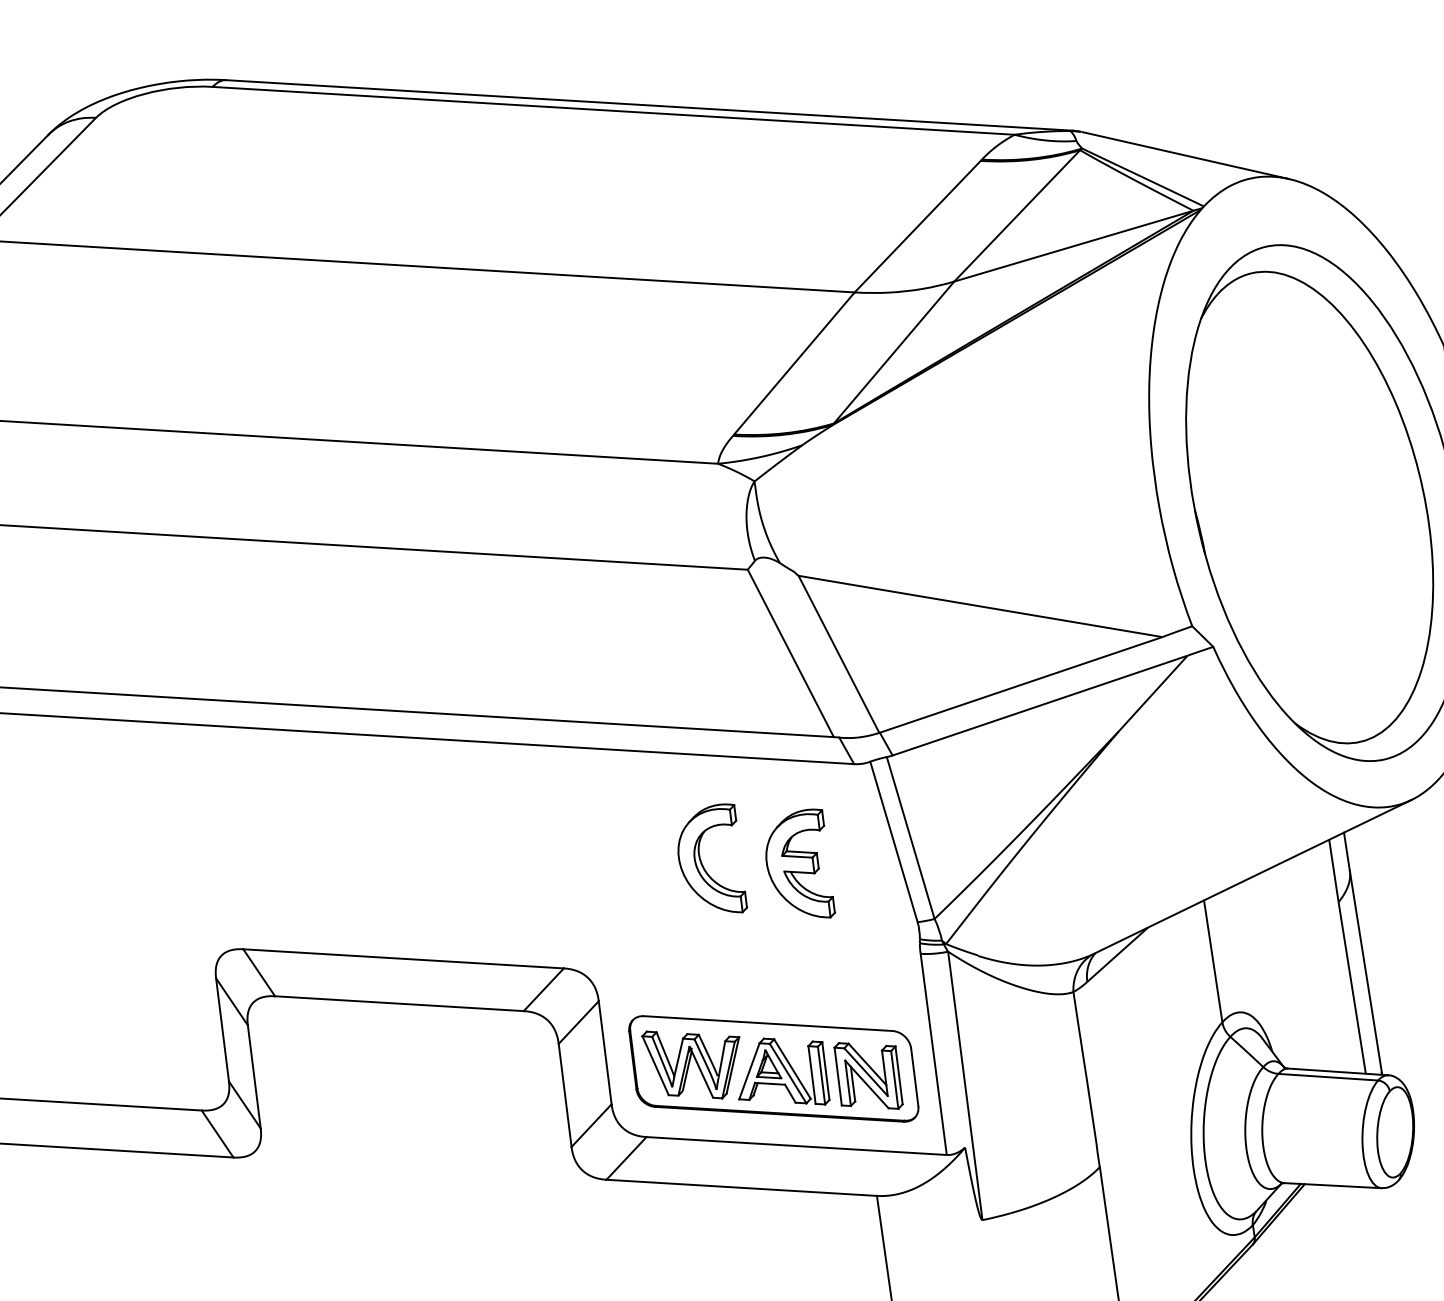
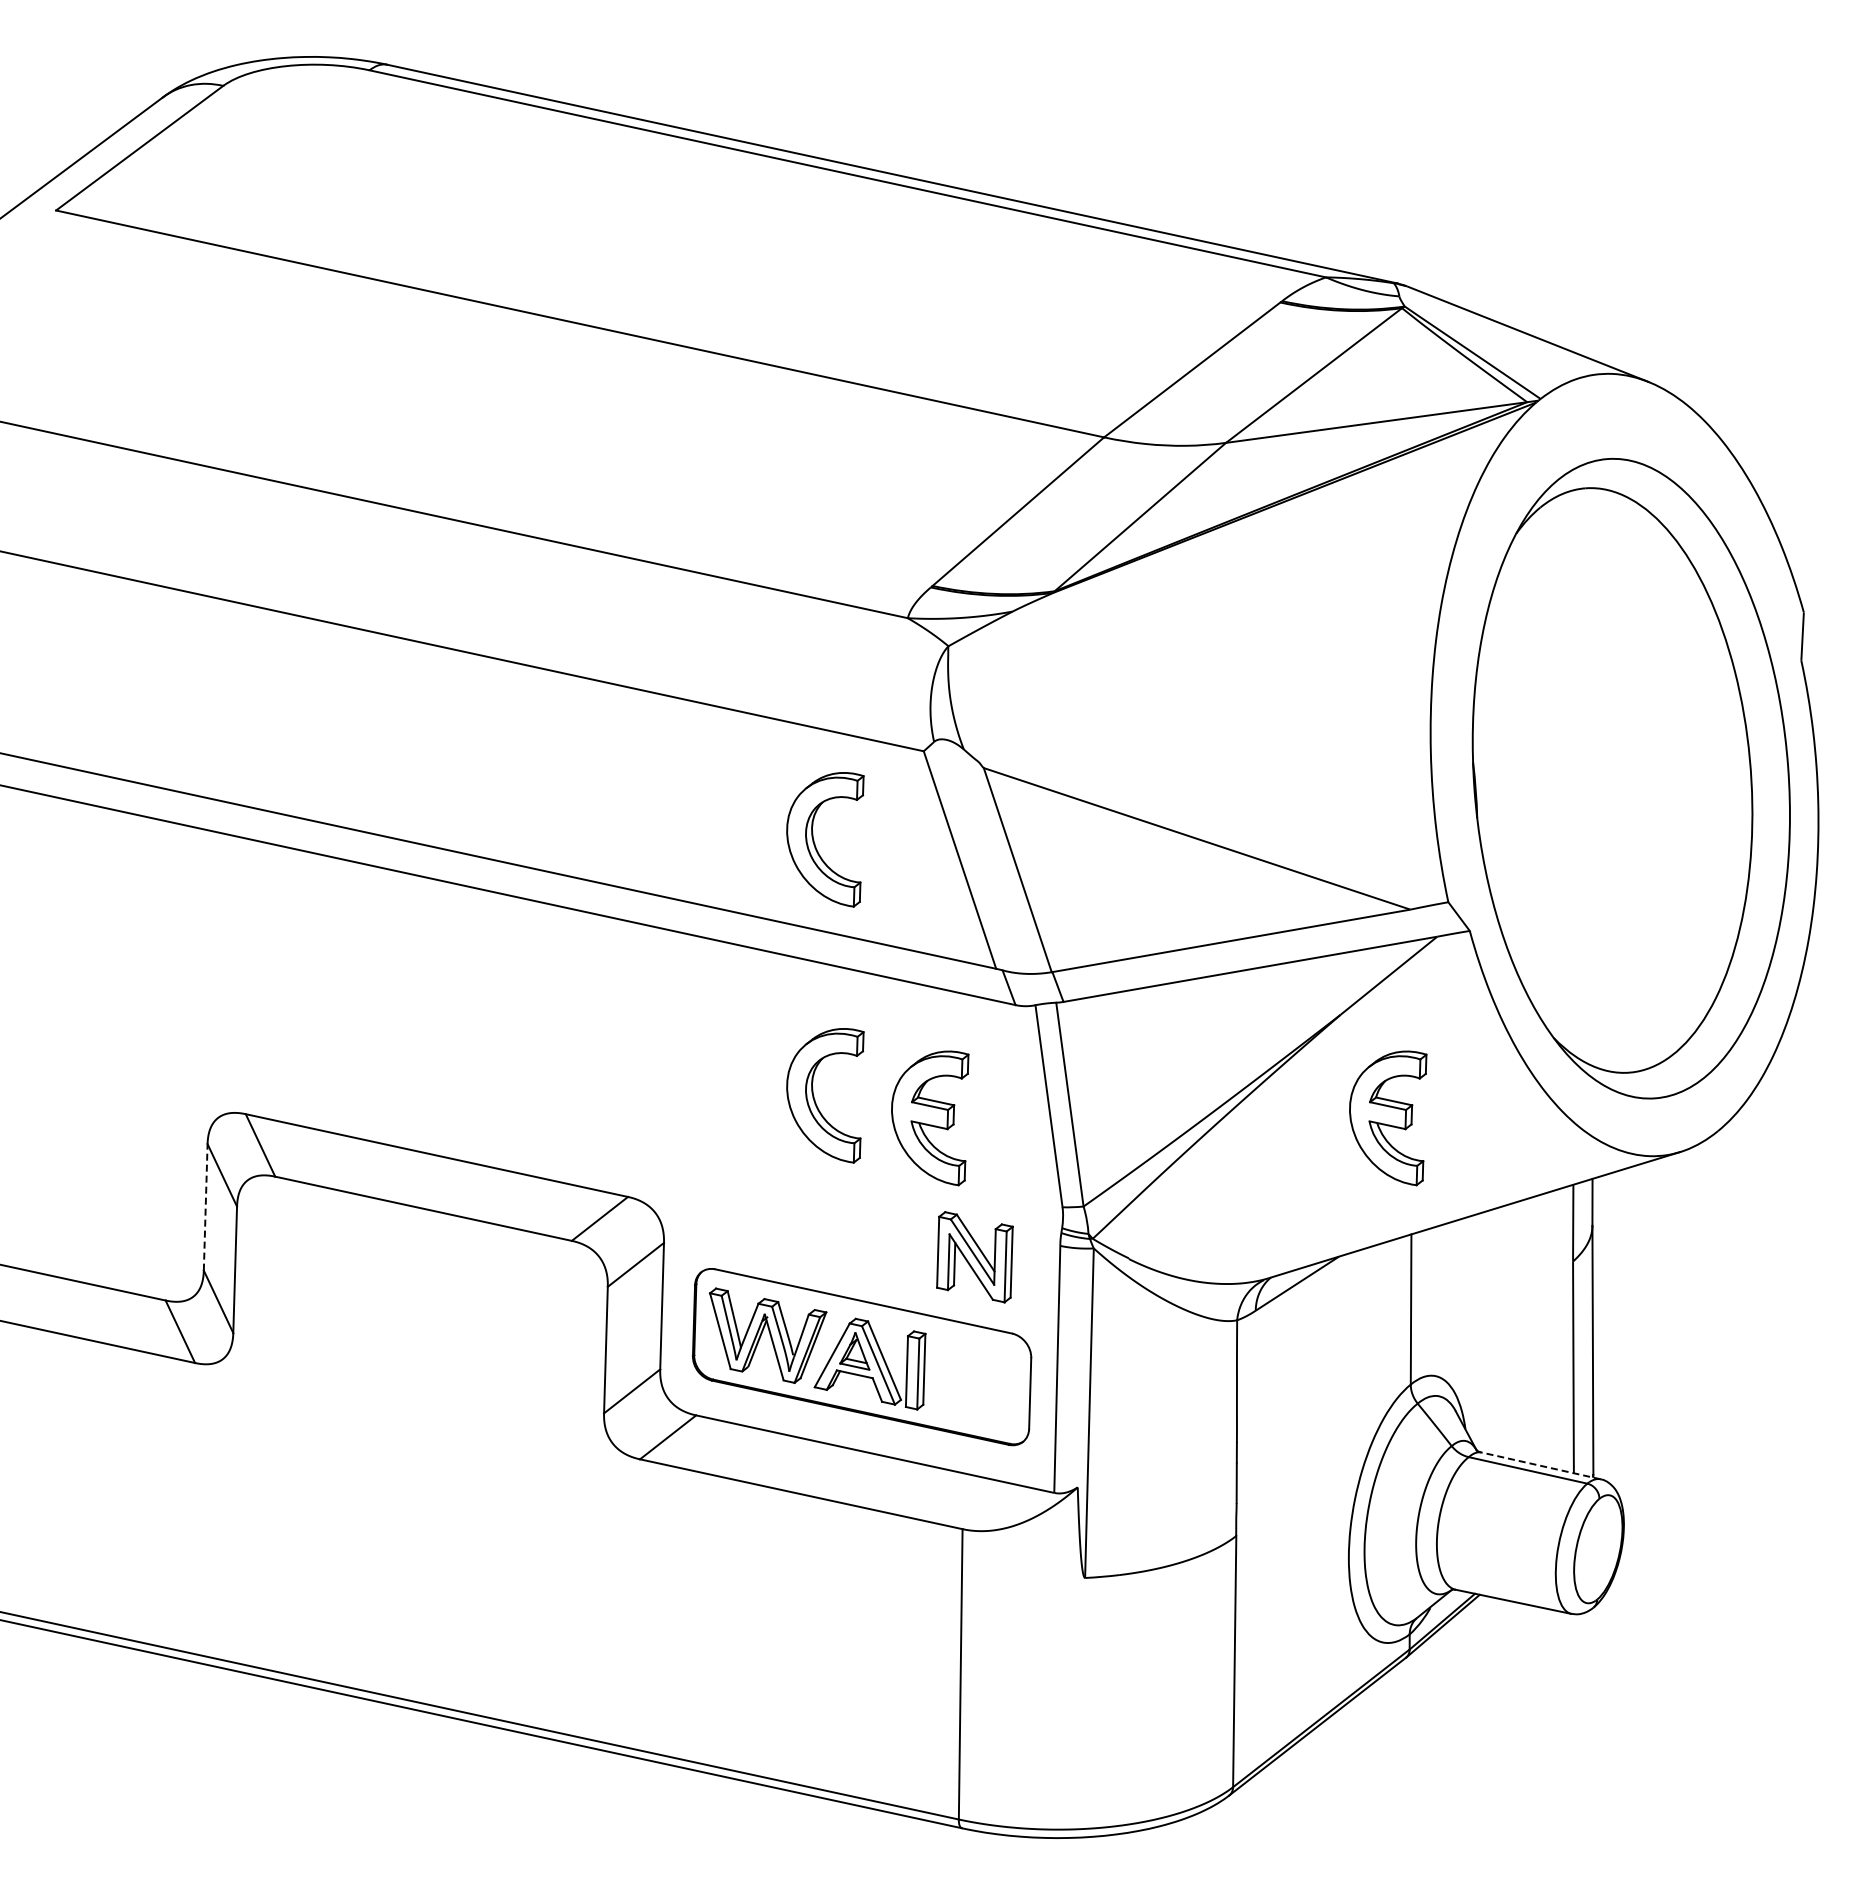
part: (671, 658) -> (815, 843), added
part: (1170, 809) -> (1388, 1118), added
line: (222, 1029) -> (205, 1206), solid -> dashed
line: (1337, 1071) -> (1540, 1465), solid -> dashed
part: (868, 1076) -> (974, 1257), moved

